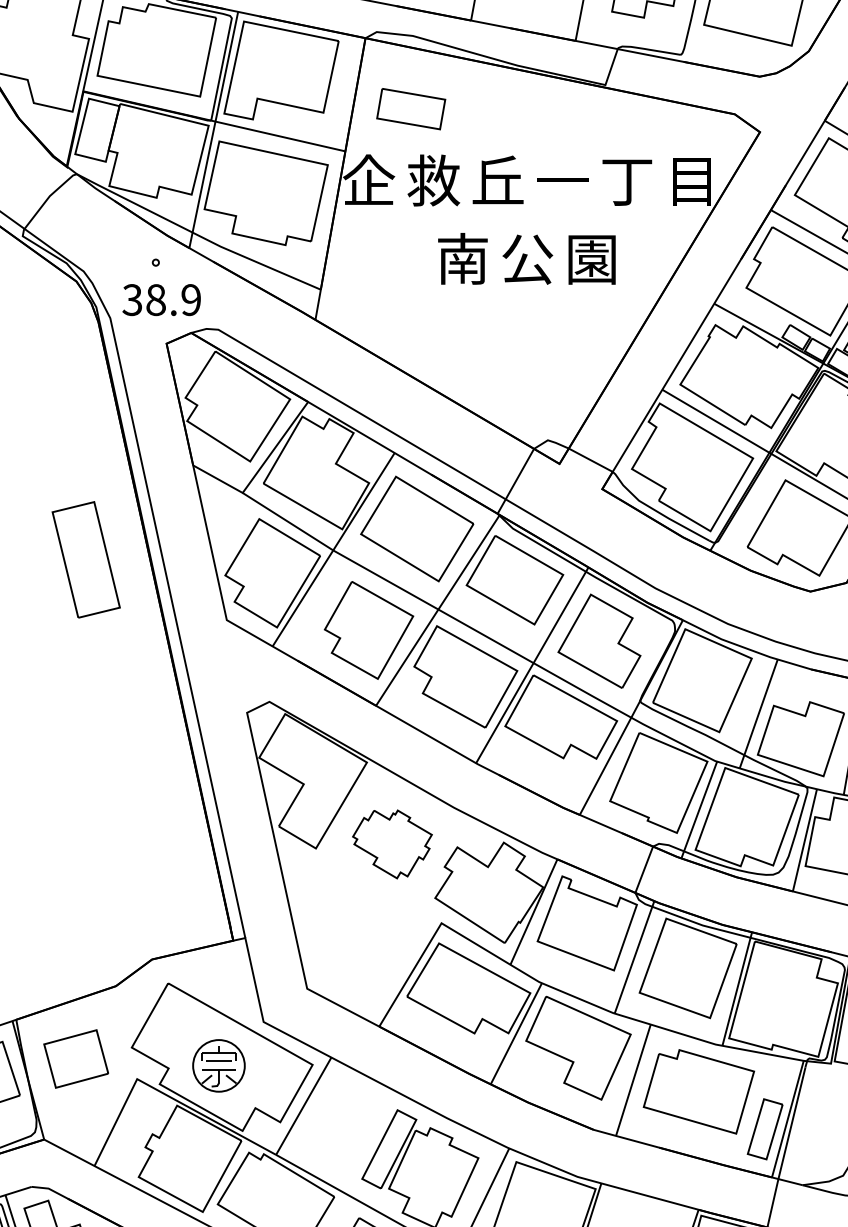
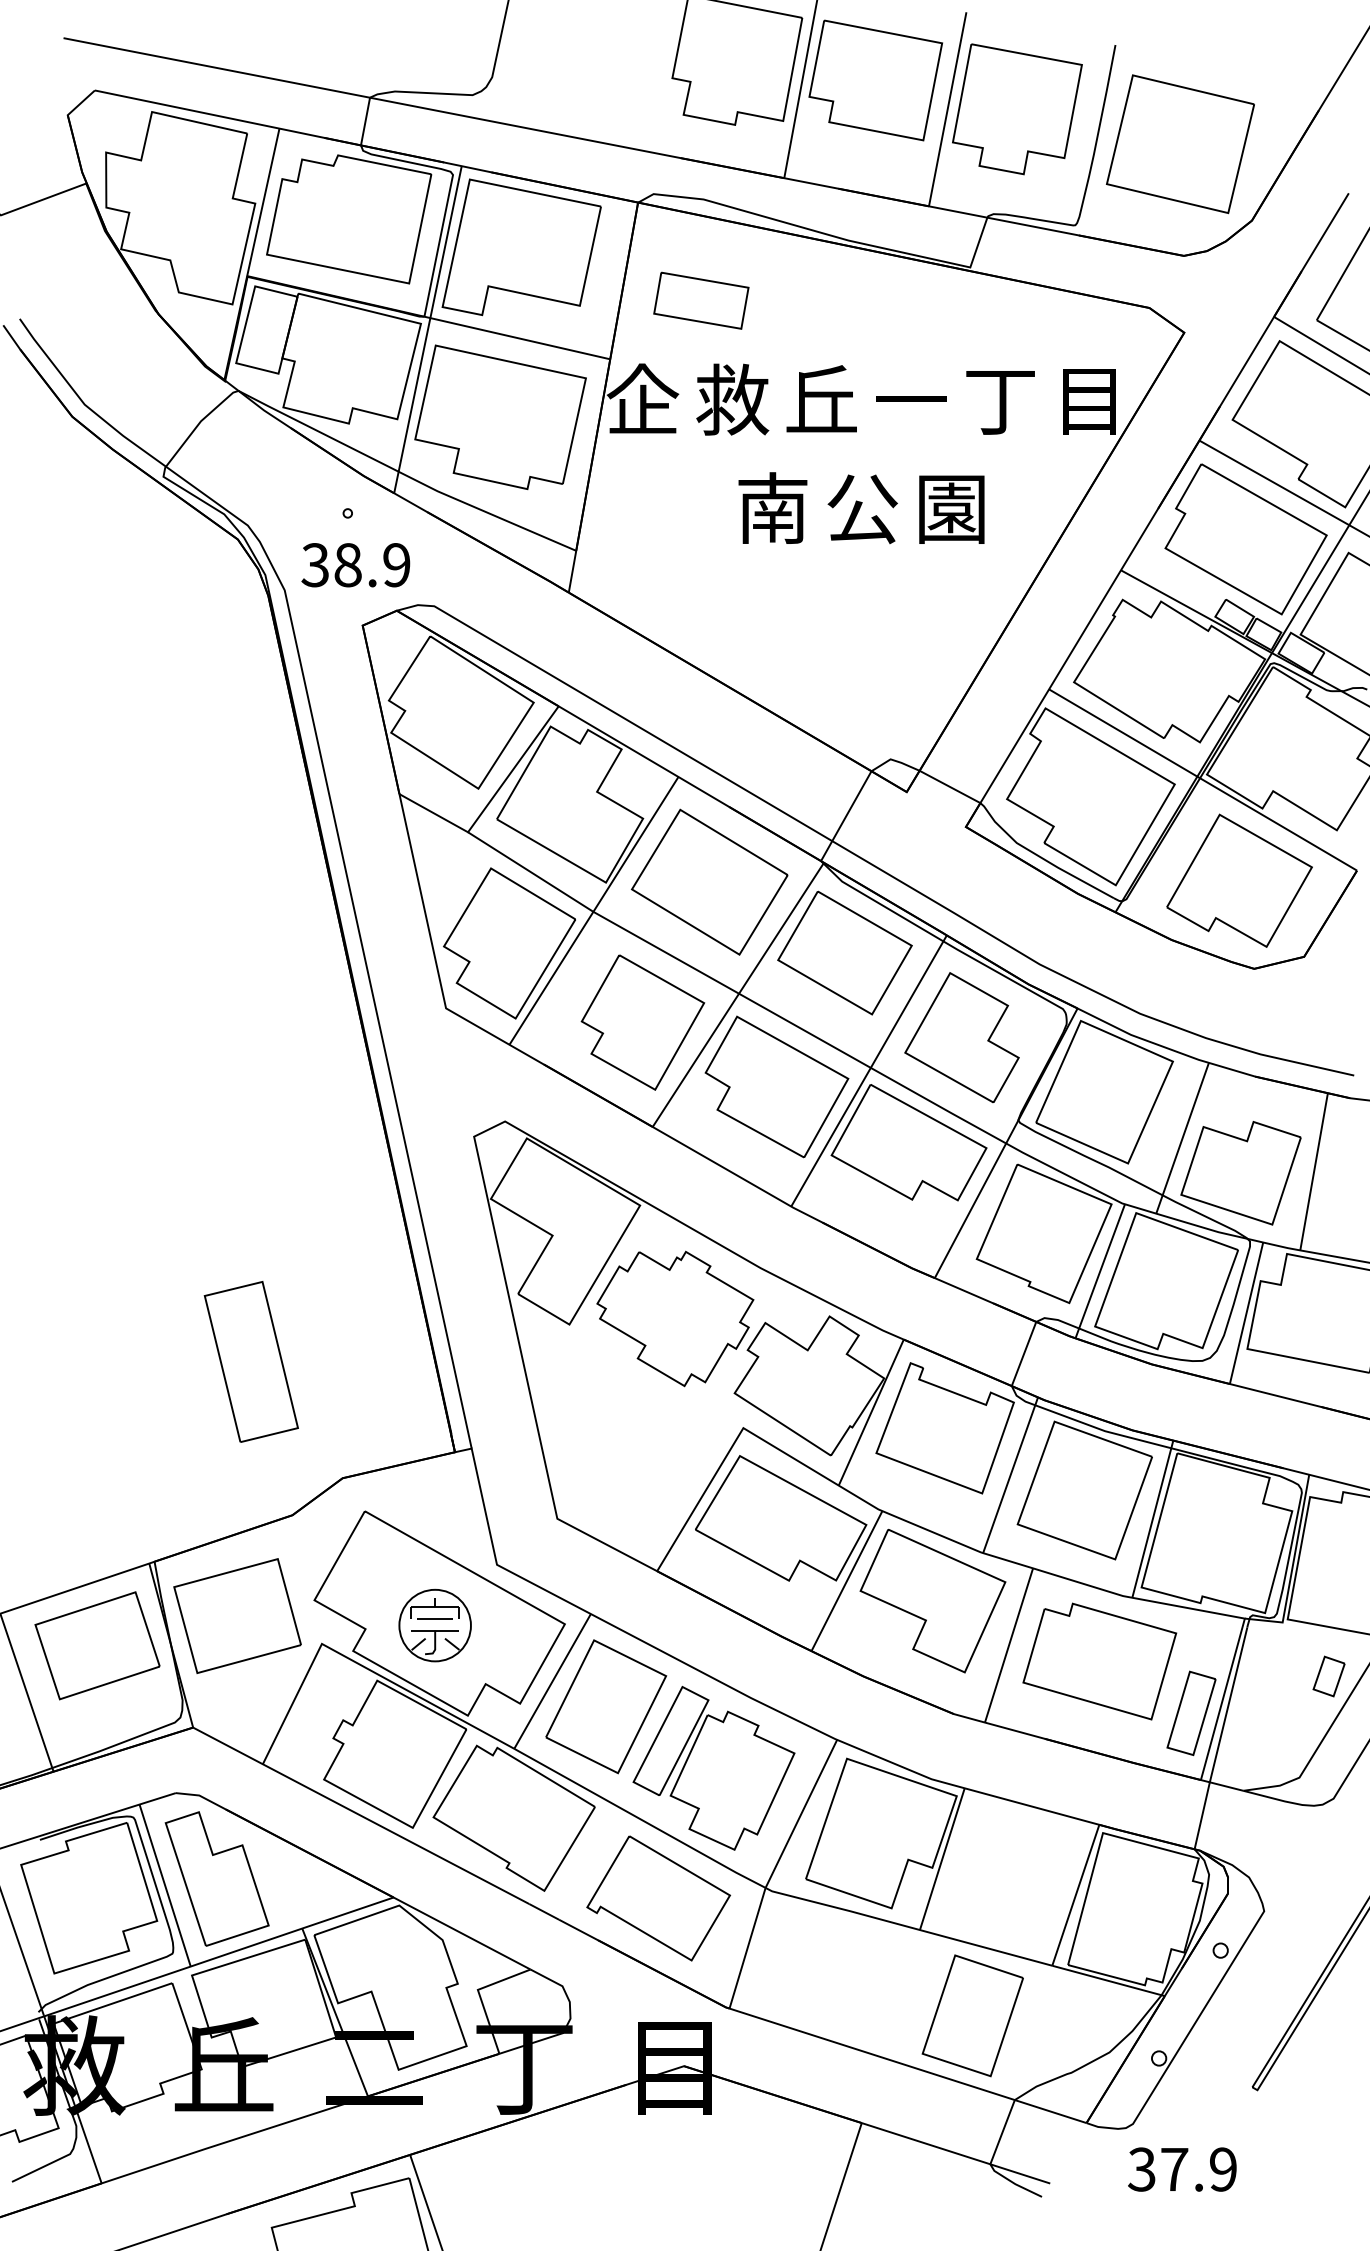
part: (85, 559) -> (250, 1361), moved
part: (392, 844) -> (675, 1318), size x1.43
part: (76, 1058) -> (237, 1615), size x1.43
part: (342, 1124) -> (606, 1706), added

